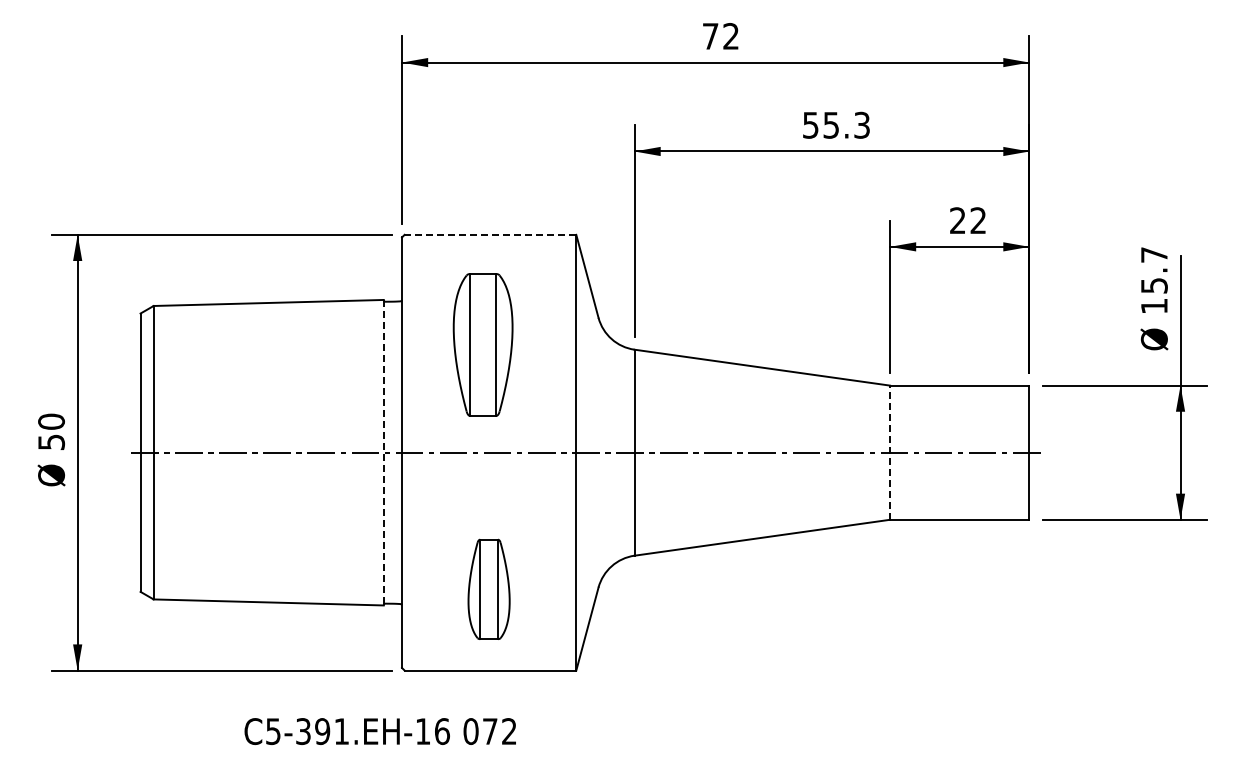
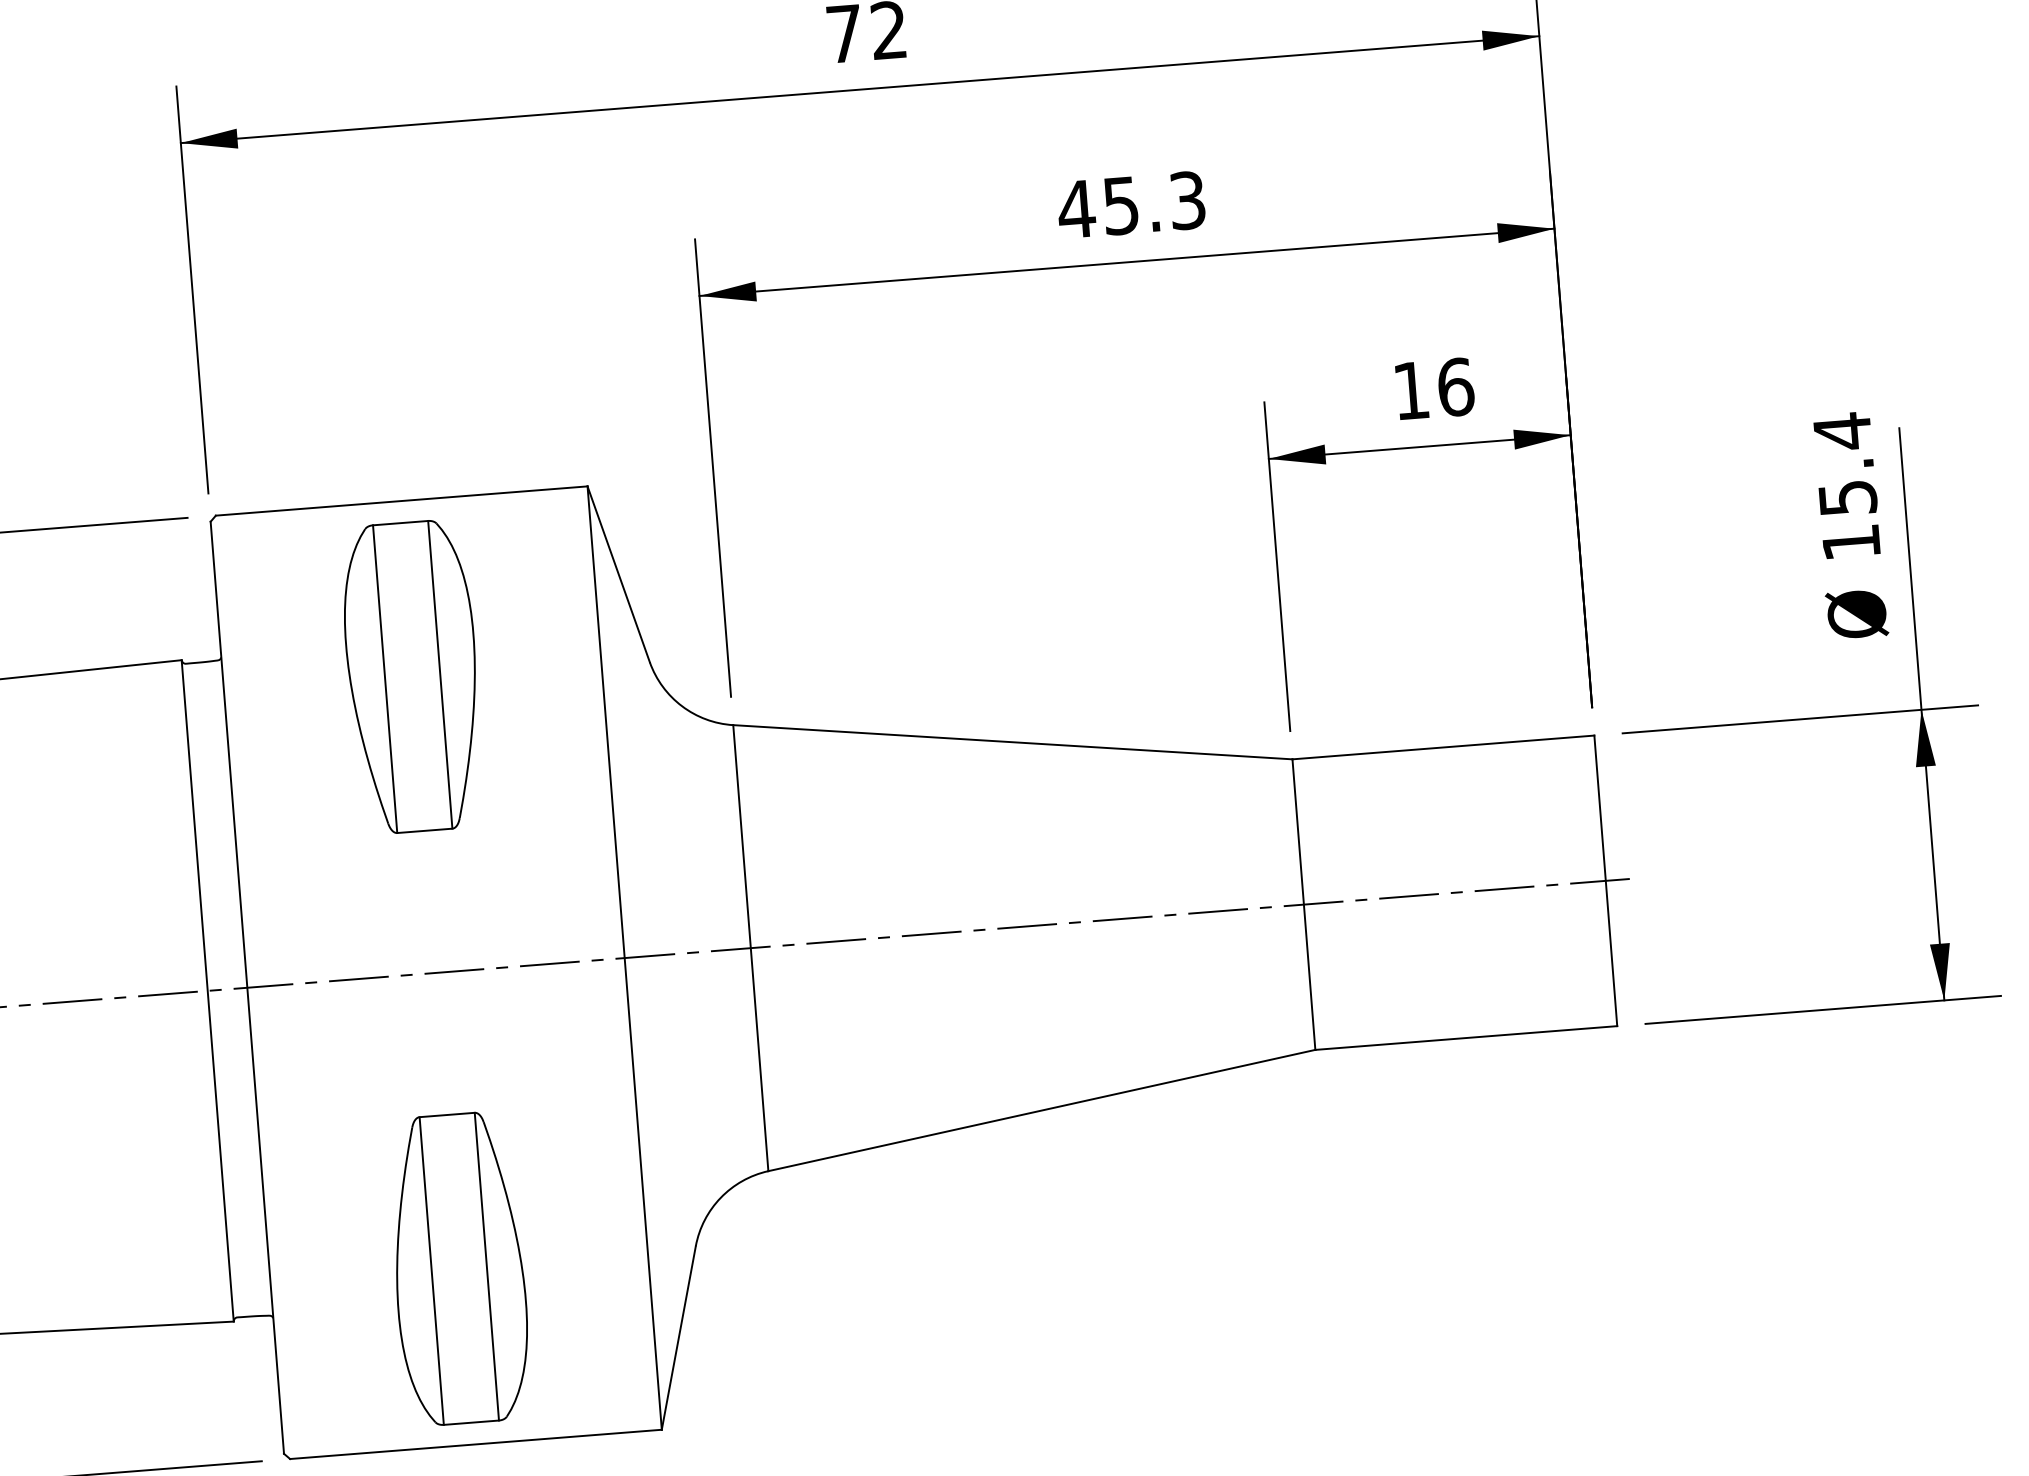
text: (810, 125) -> (1075, 209), 55.3 -> 45.3
text: (968, 220) -> (1434, 388), 22 -> 16
line: (490, 234) -> (401, 500), dashed -> solid
text: (1154, 254) -> (1842, 430), 15.7 -> 15.4
part: (482, 344) -> (411, 675), moved
line: (383, 452) -> (207, 990), dashed -> solid
line: (890, 452) -> (1304, 904), dashed -> solid
part: (488, 589) -> (457, 1269), size x1.43

